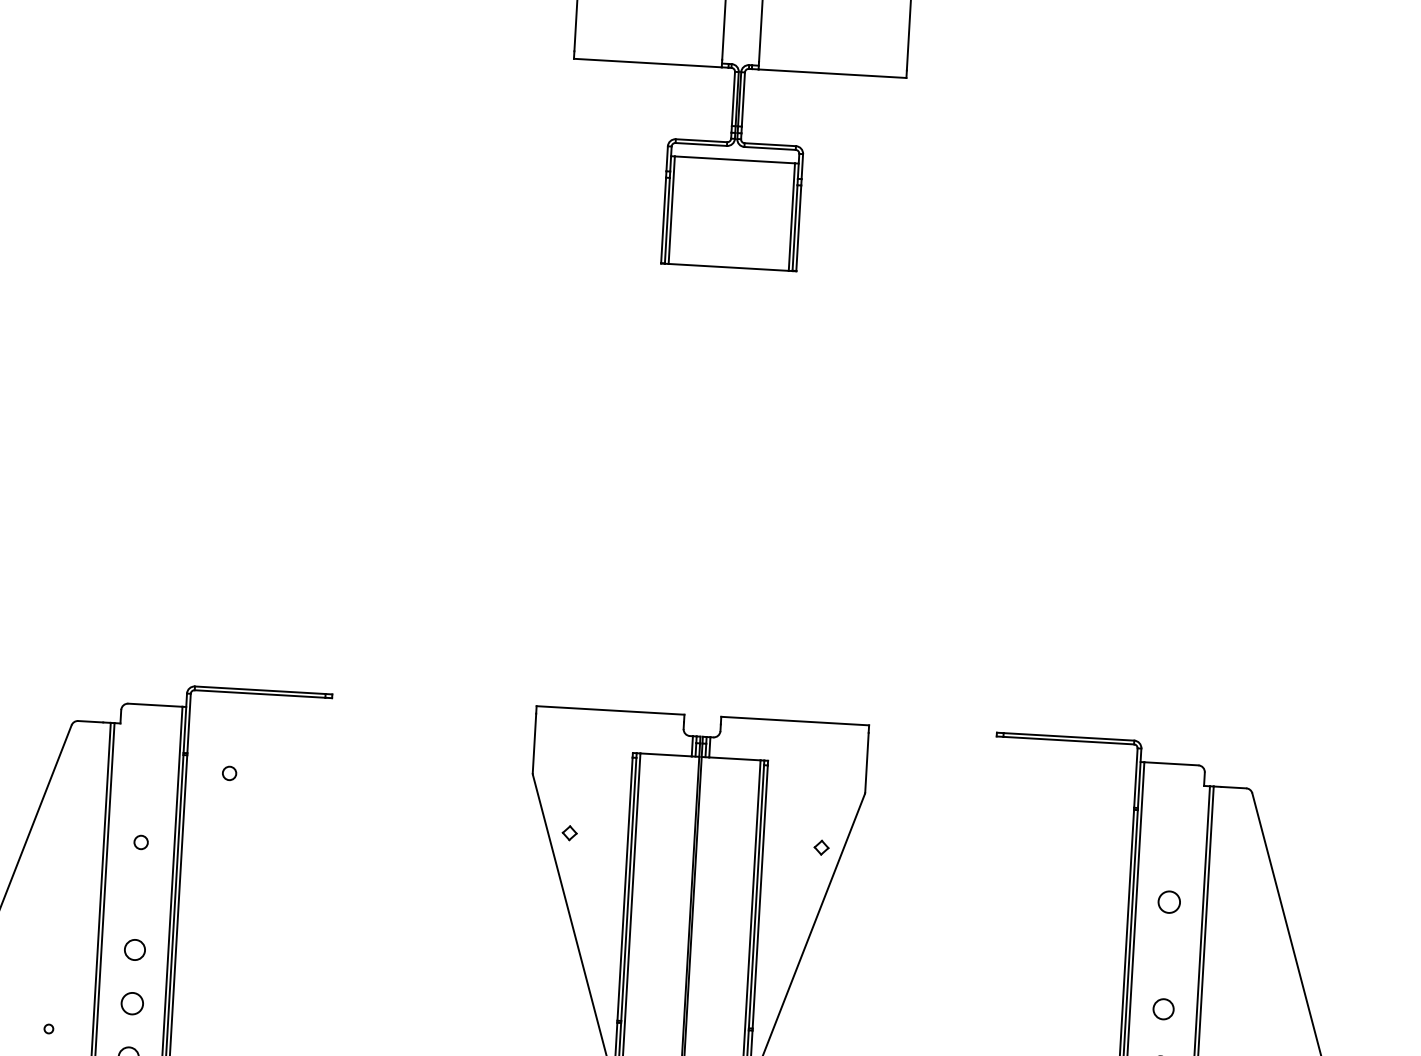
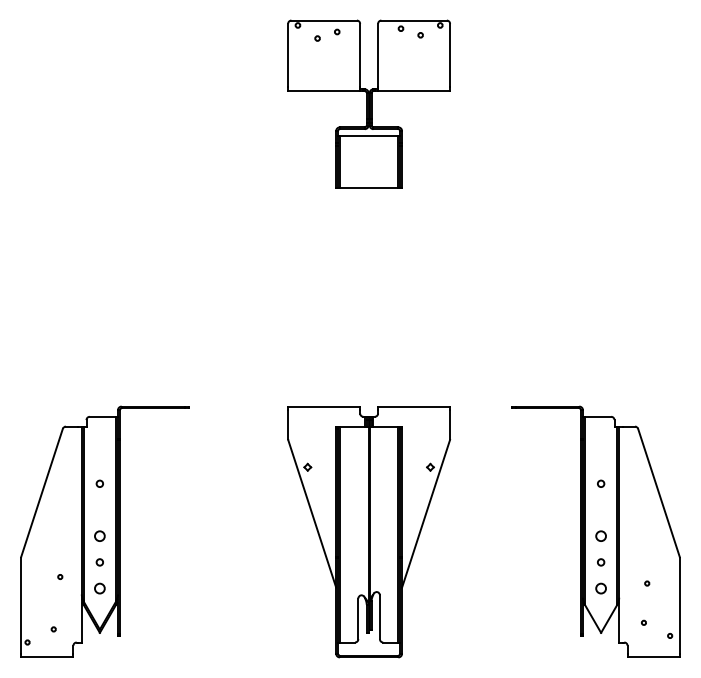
circle: (228, 772) -> (140, 447), removed
circle: (1170, 901) -> (601, 483), size x0.62
circle: (131, 1003) -> (99, 562), size x0.62

